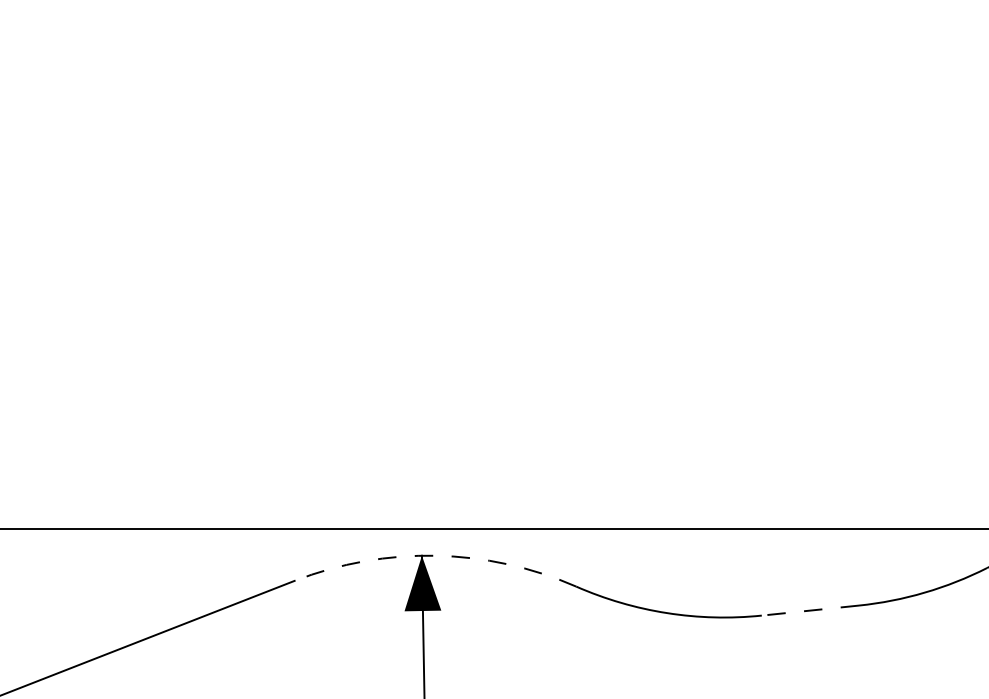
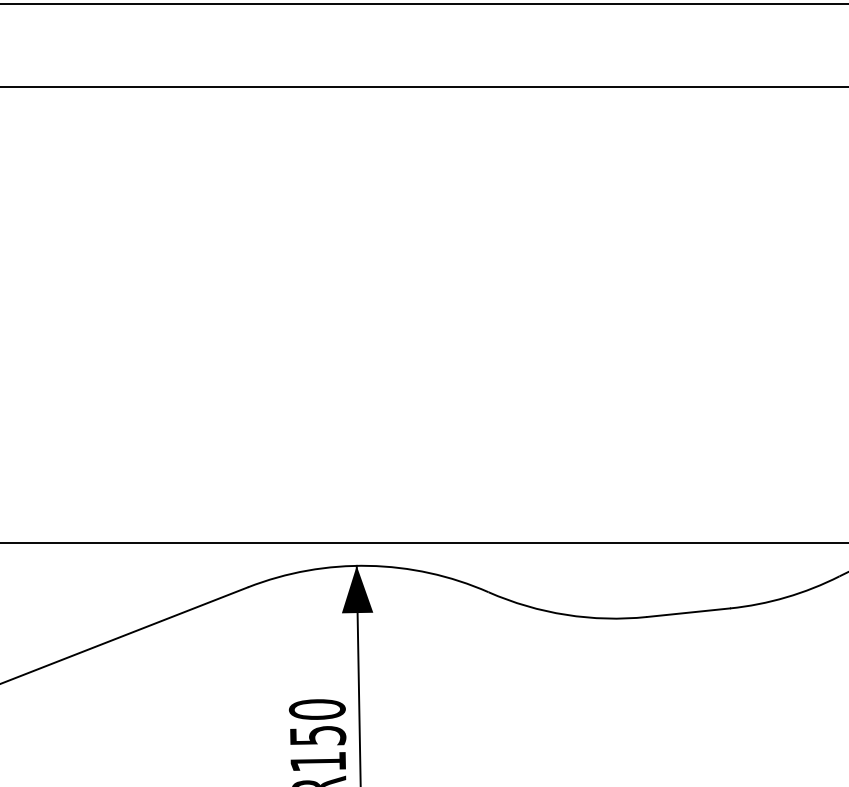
arc: (435, 555) -> (368, 565), dashed -> solid
line: (810, 610) -> (688, 612), dashed -> solid

